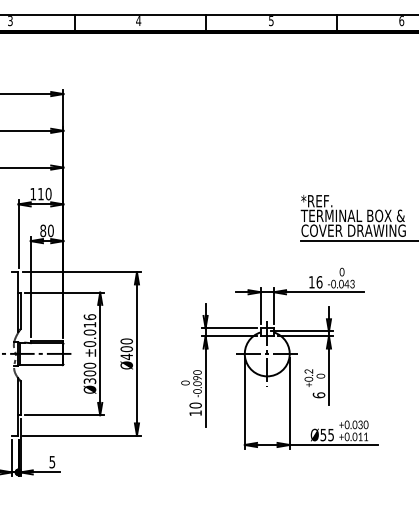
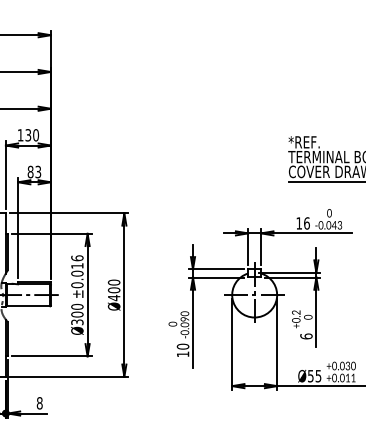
text: (40, 193) -> (27, 134), 110 -> 130
text: (50, 230) -> (37, 171), 80 -> 83
text: (52, 461) -> (39, 402), 5 -> 8

